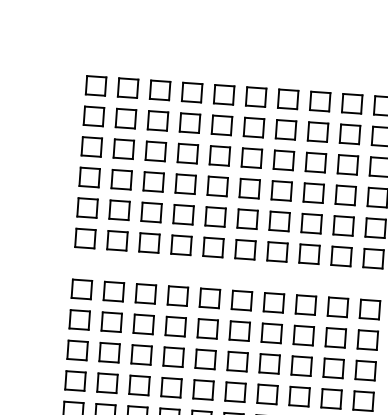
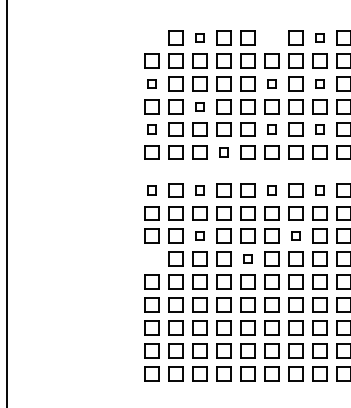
part: (95, 85) -> (151, 37), removed
part: (159, 89) -> (199, 37), size x0.6
part: (255, 96) -> (271, 37), removed
part: (319, 100) -> (319, 37), size x0.6
part: (91, 146) -> (151, 83), size x0.6
part: (251, 157) -> (271, 83), size x0.6
part: (315, 162) -> (319, 83), size x0.6
part: (153, 181) -> (199, 106), size x0.6
part: (87, 207) -> (151, 129), size x0.6
part: (247, 219) -> (271, 129), size x0.6
part: (311, 223) -> (319, 129), size x0.6
part: (180, 245) -> (223, 152), size x0.6
part: (81, 289) -> (151, 190), size x0.6
part: (145, 293) -> (199, 190), size x0.6
part: (241, 300) -> (271, 190), size x0.6
part: (305, 305) -> (319, 190), size x0.6
part: (141, 353) -> (199, 235), size x0.6
part: (269, 362) -> (295, 235), size x0.6
part: (75, 380) -> (151, 258), removed
part: (203, 389) -> (247, 258), size x0.6

